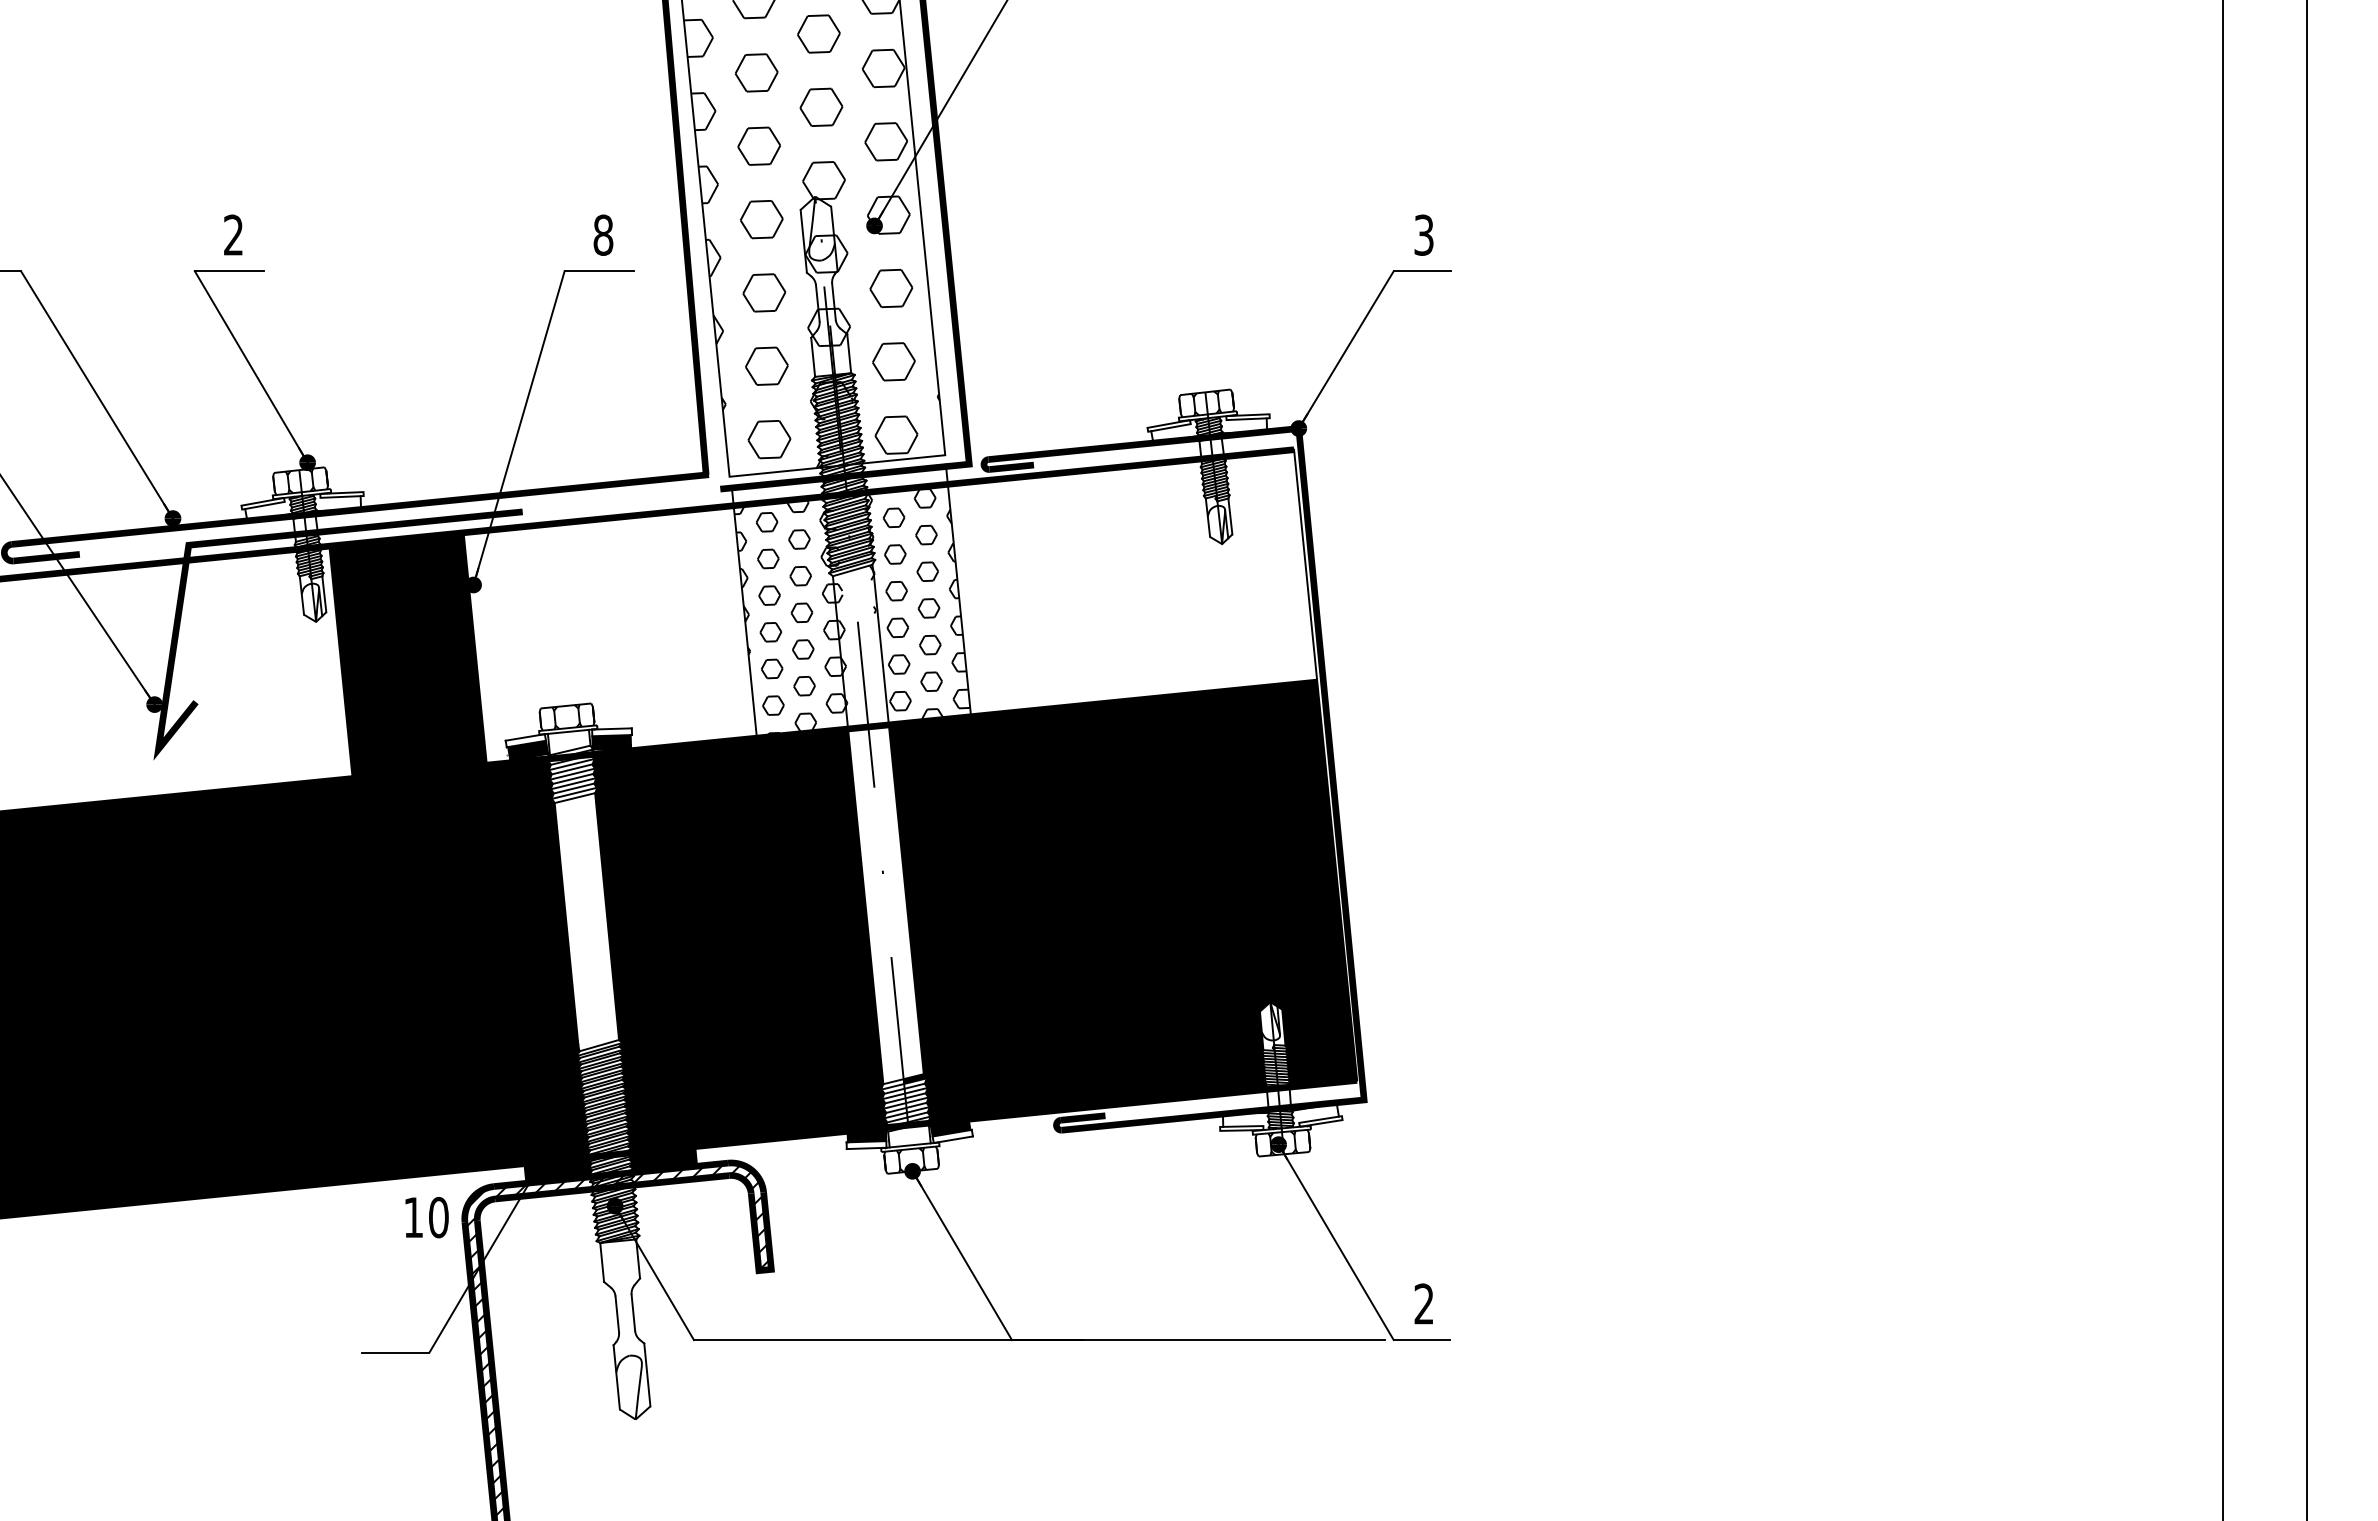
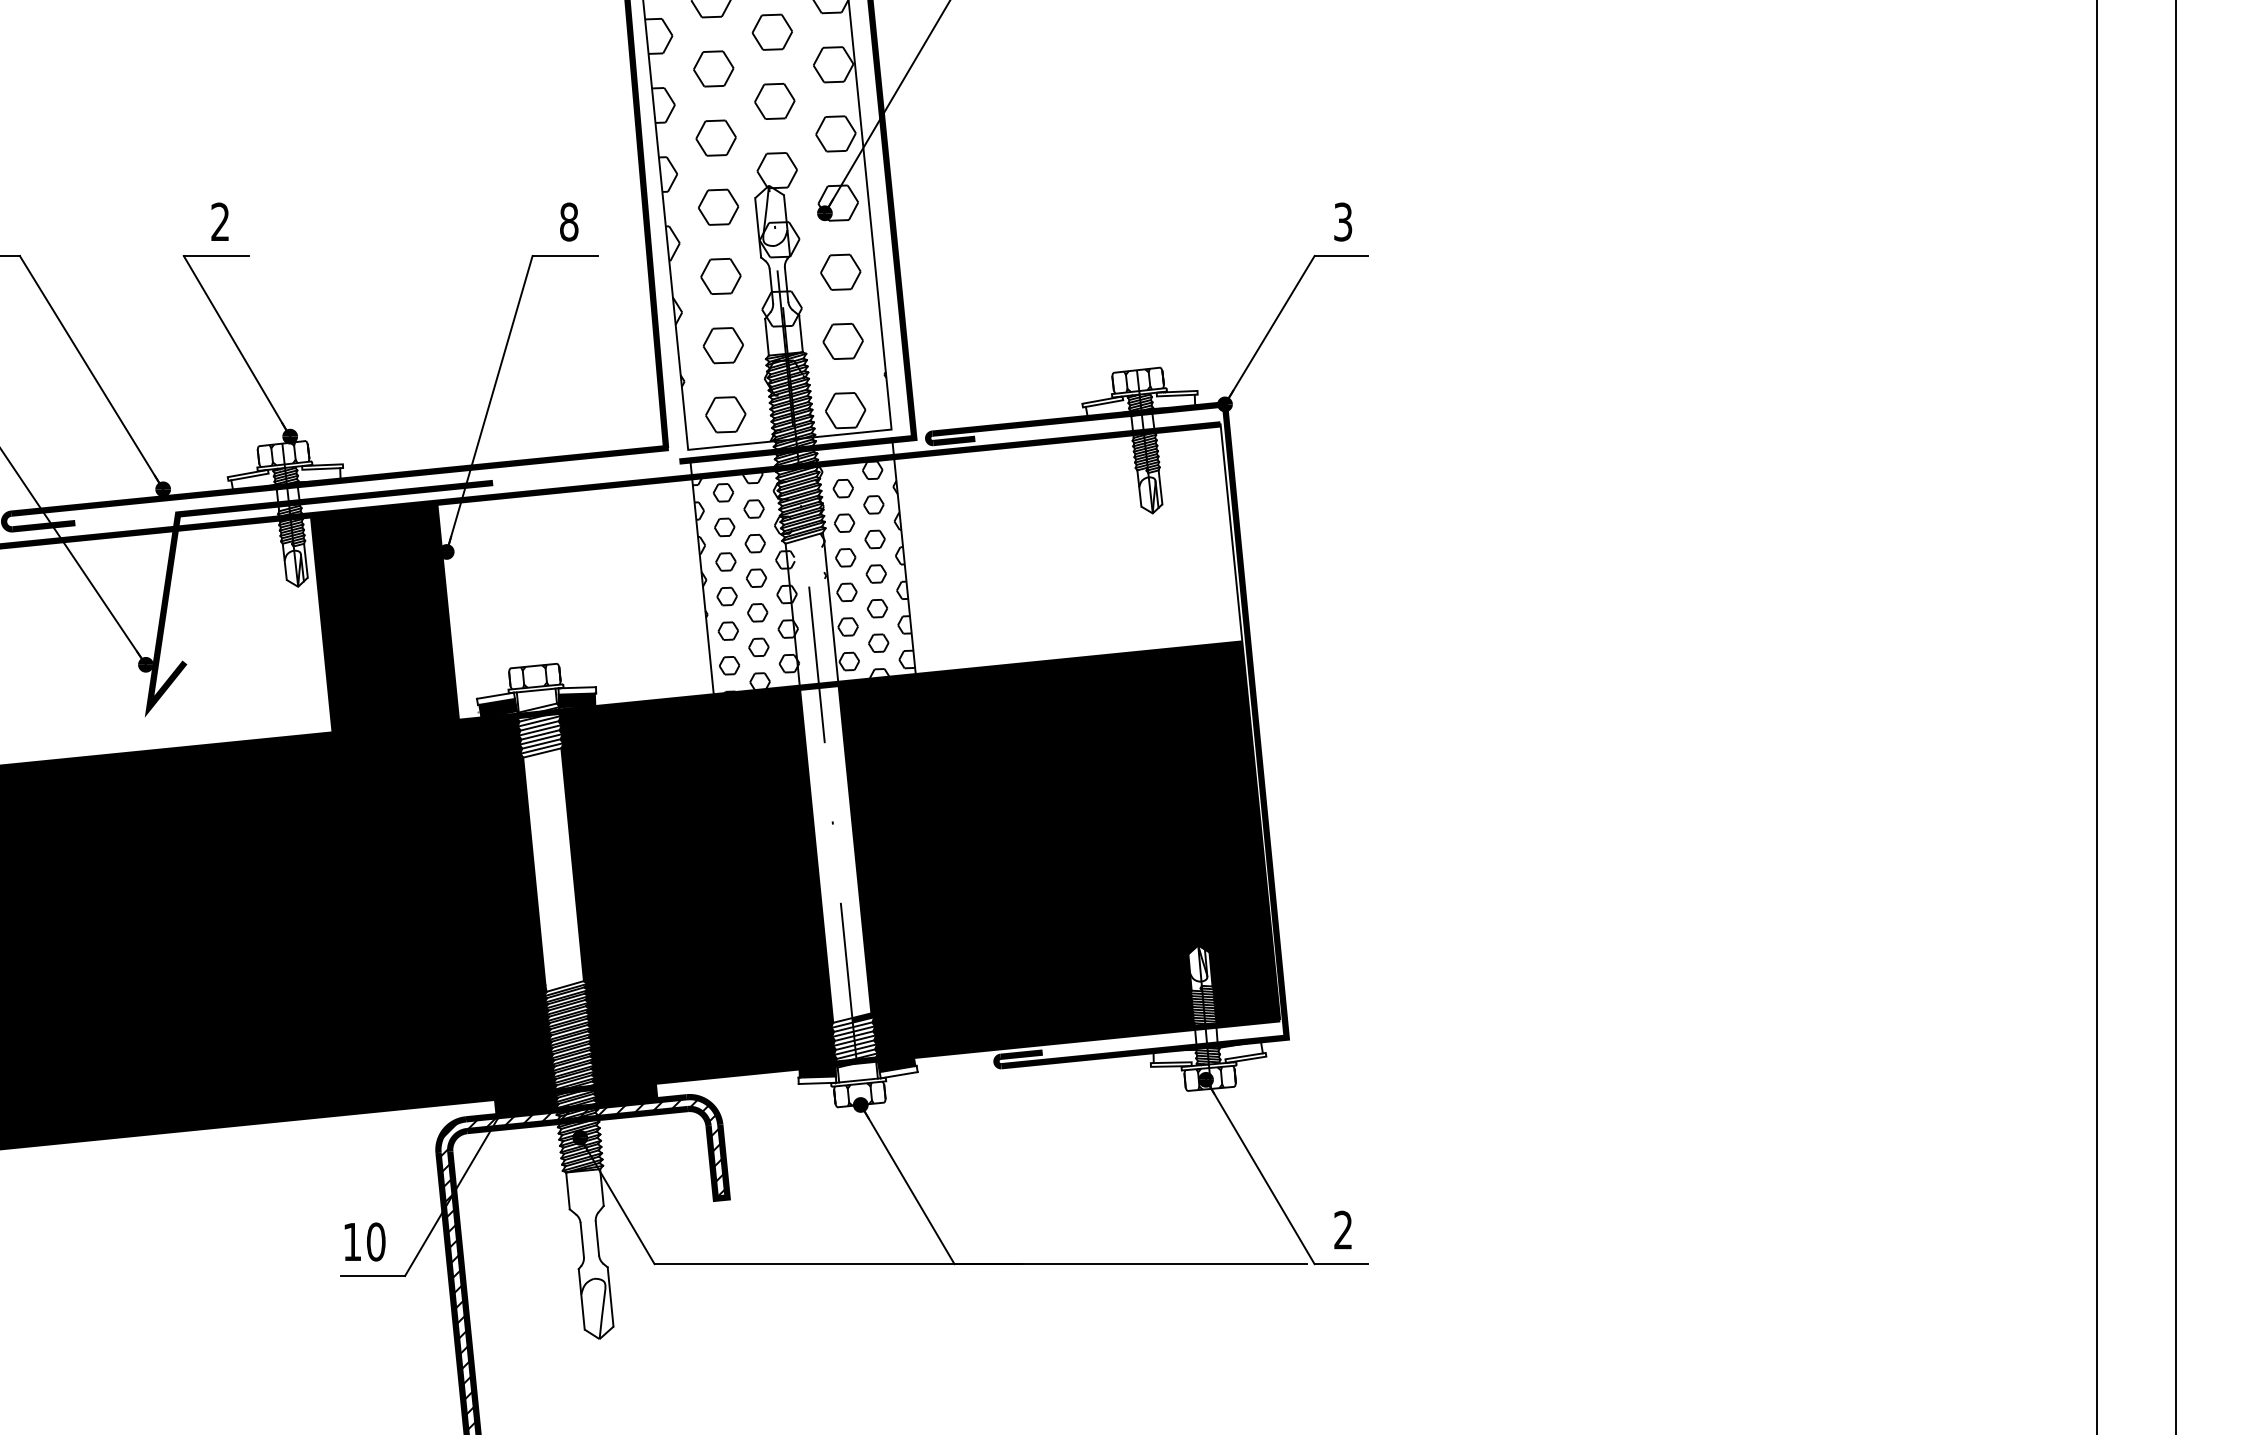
text: (426, 1217) -> (364, 1241), moved

